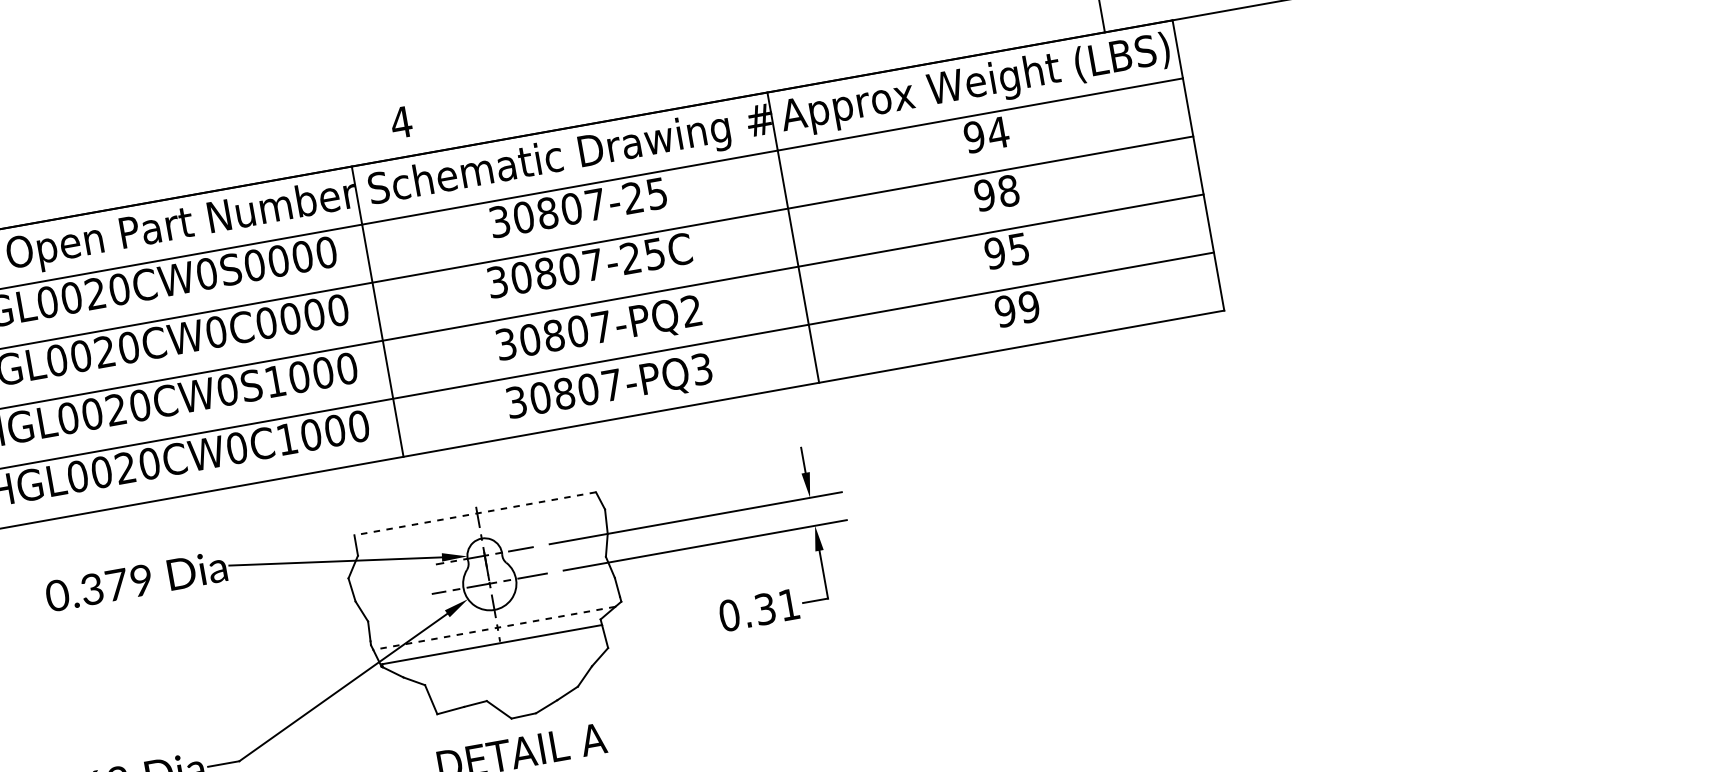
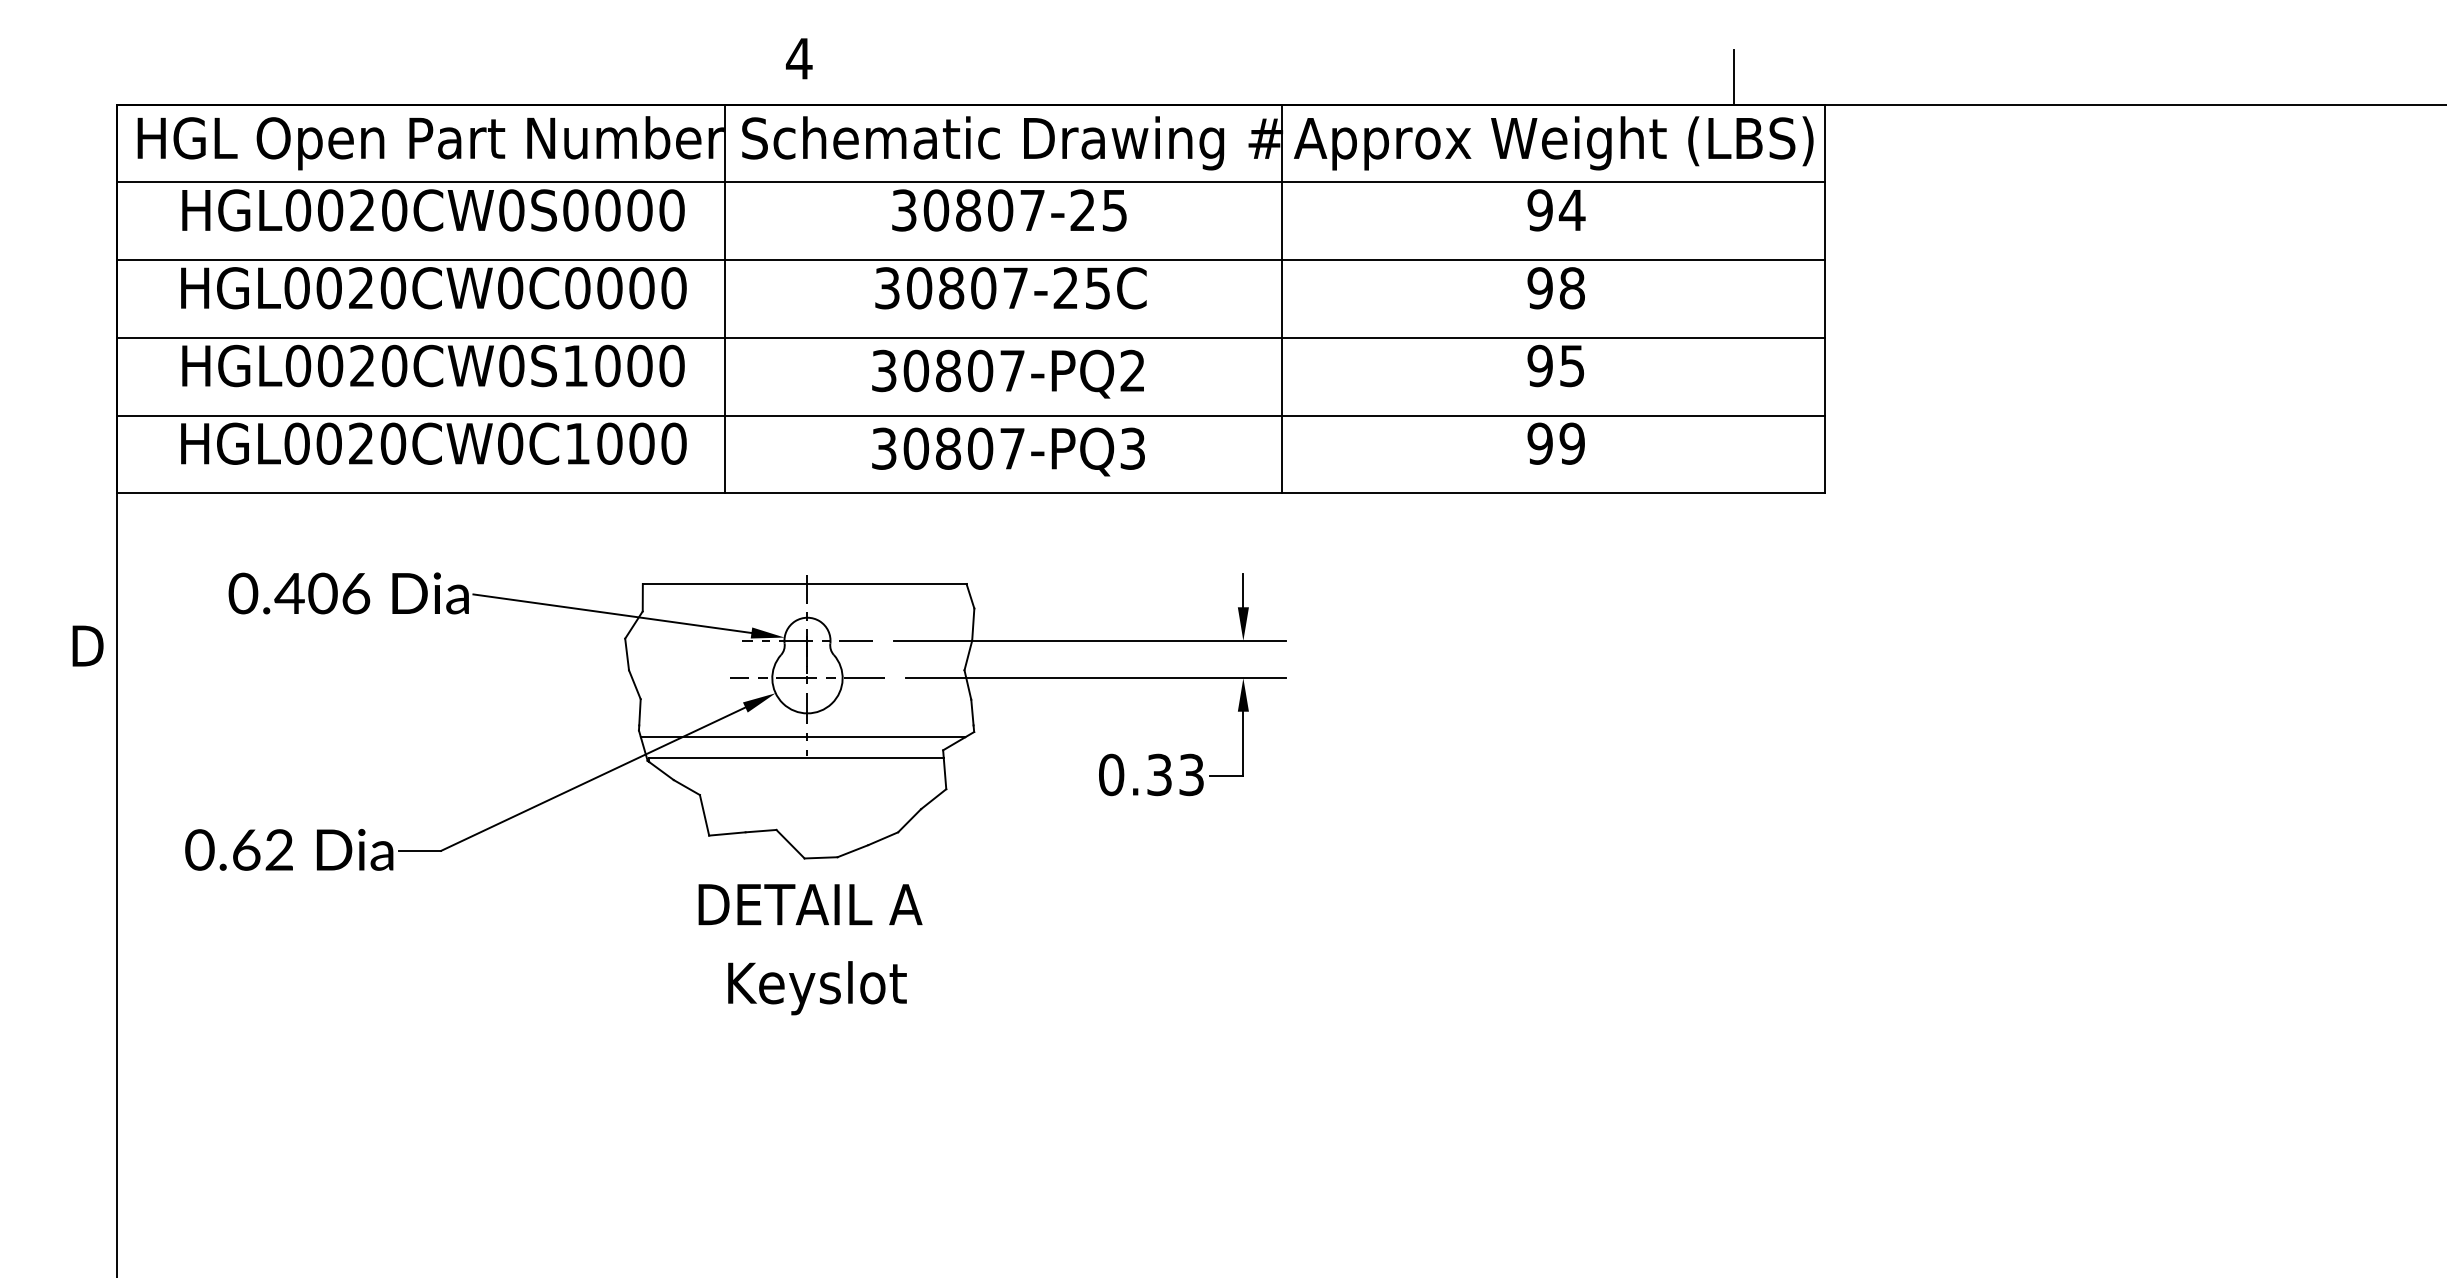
line: (475, 514) -> (804, 584), dashed -> solid
text: (116, 584) -> (322, 593), 0.379 -> 0.406
text: (789, 604) -> (1191, 774), 0.31 -> 0.33
line: (493, 628) -> (802, 737), dashed -> solid

